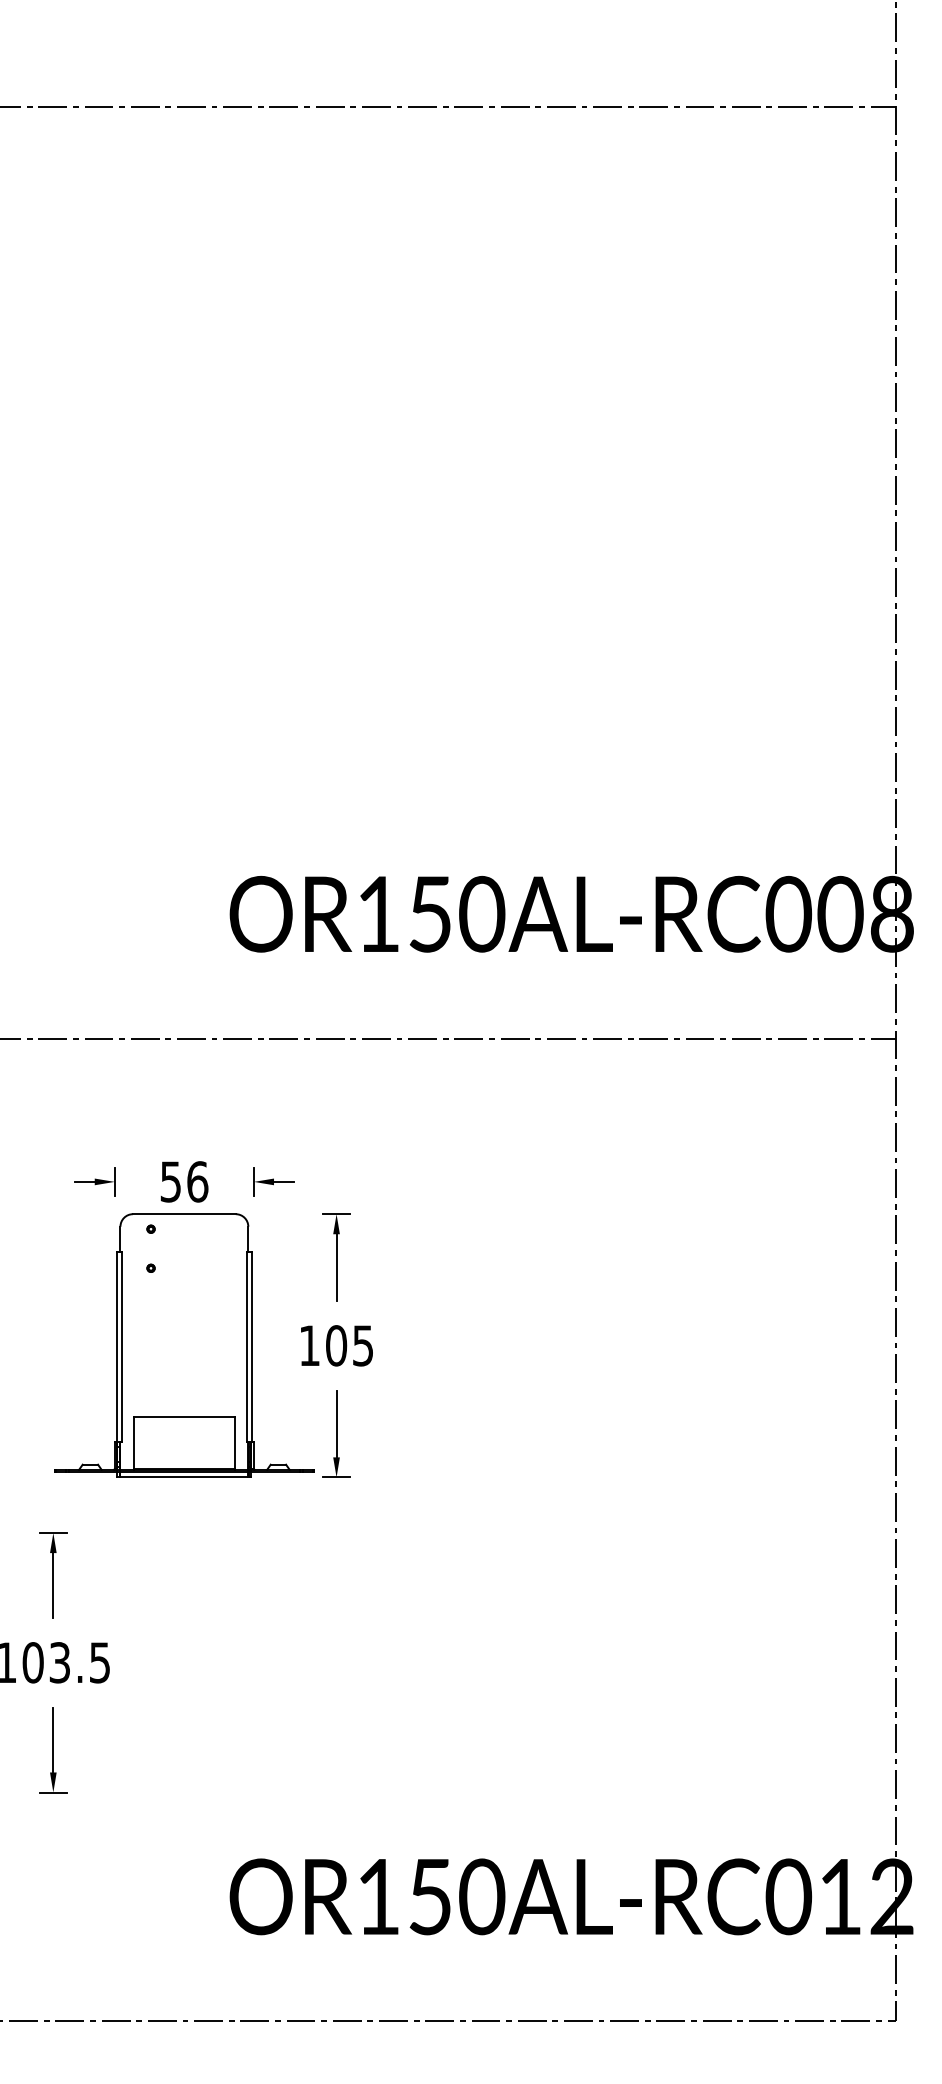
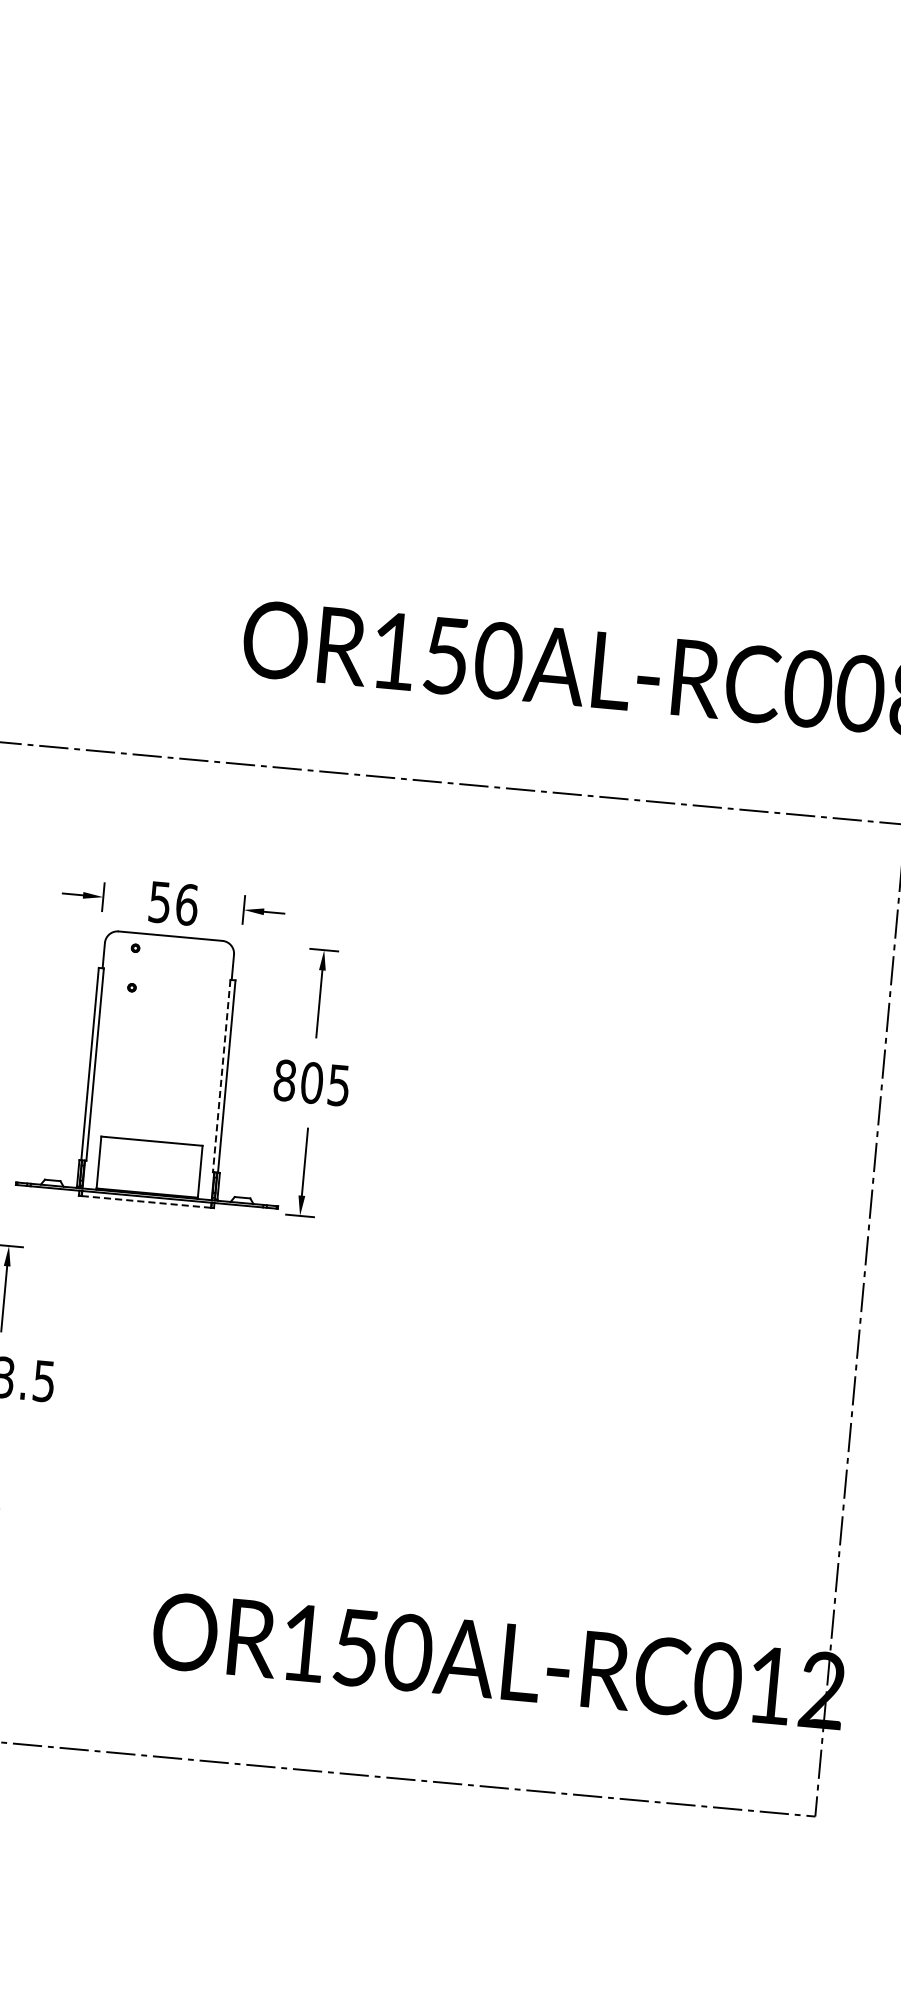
text: (309, 1345) -> (284, 1080), 105 -> 805
line: (247, 1347) -> (222, 1076), solid -> dashed
line: (184, 1477) -> (146, 1202), solid -> dashed

